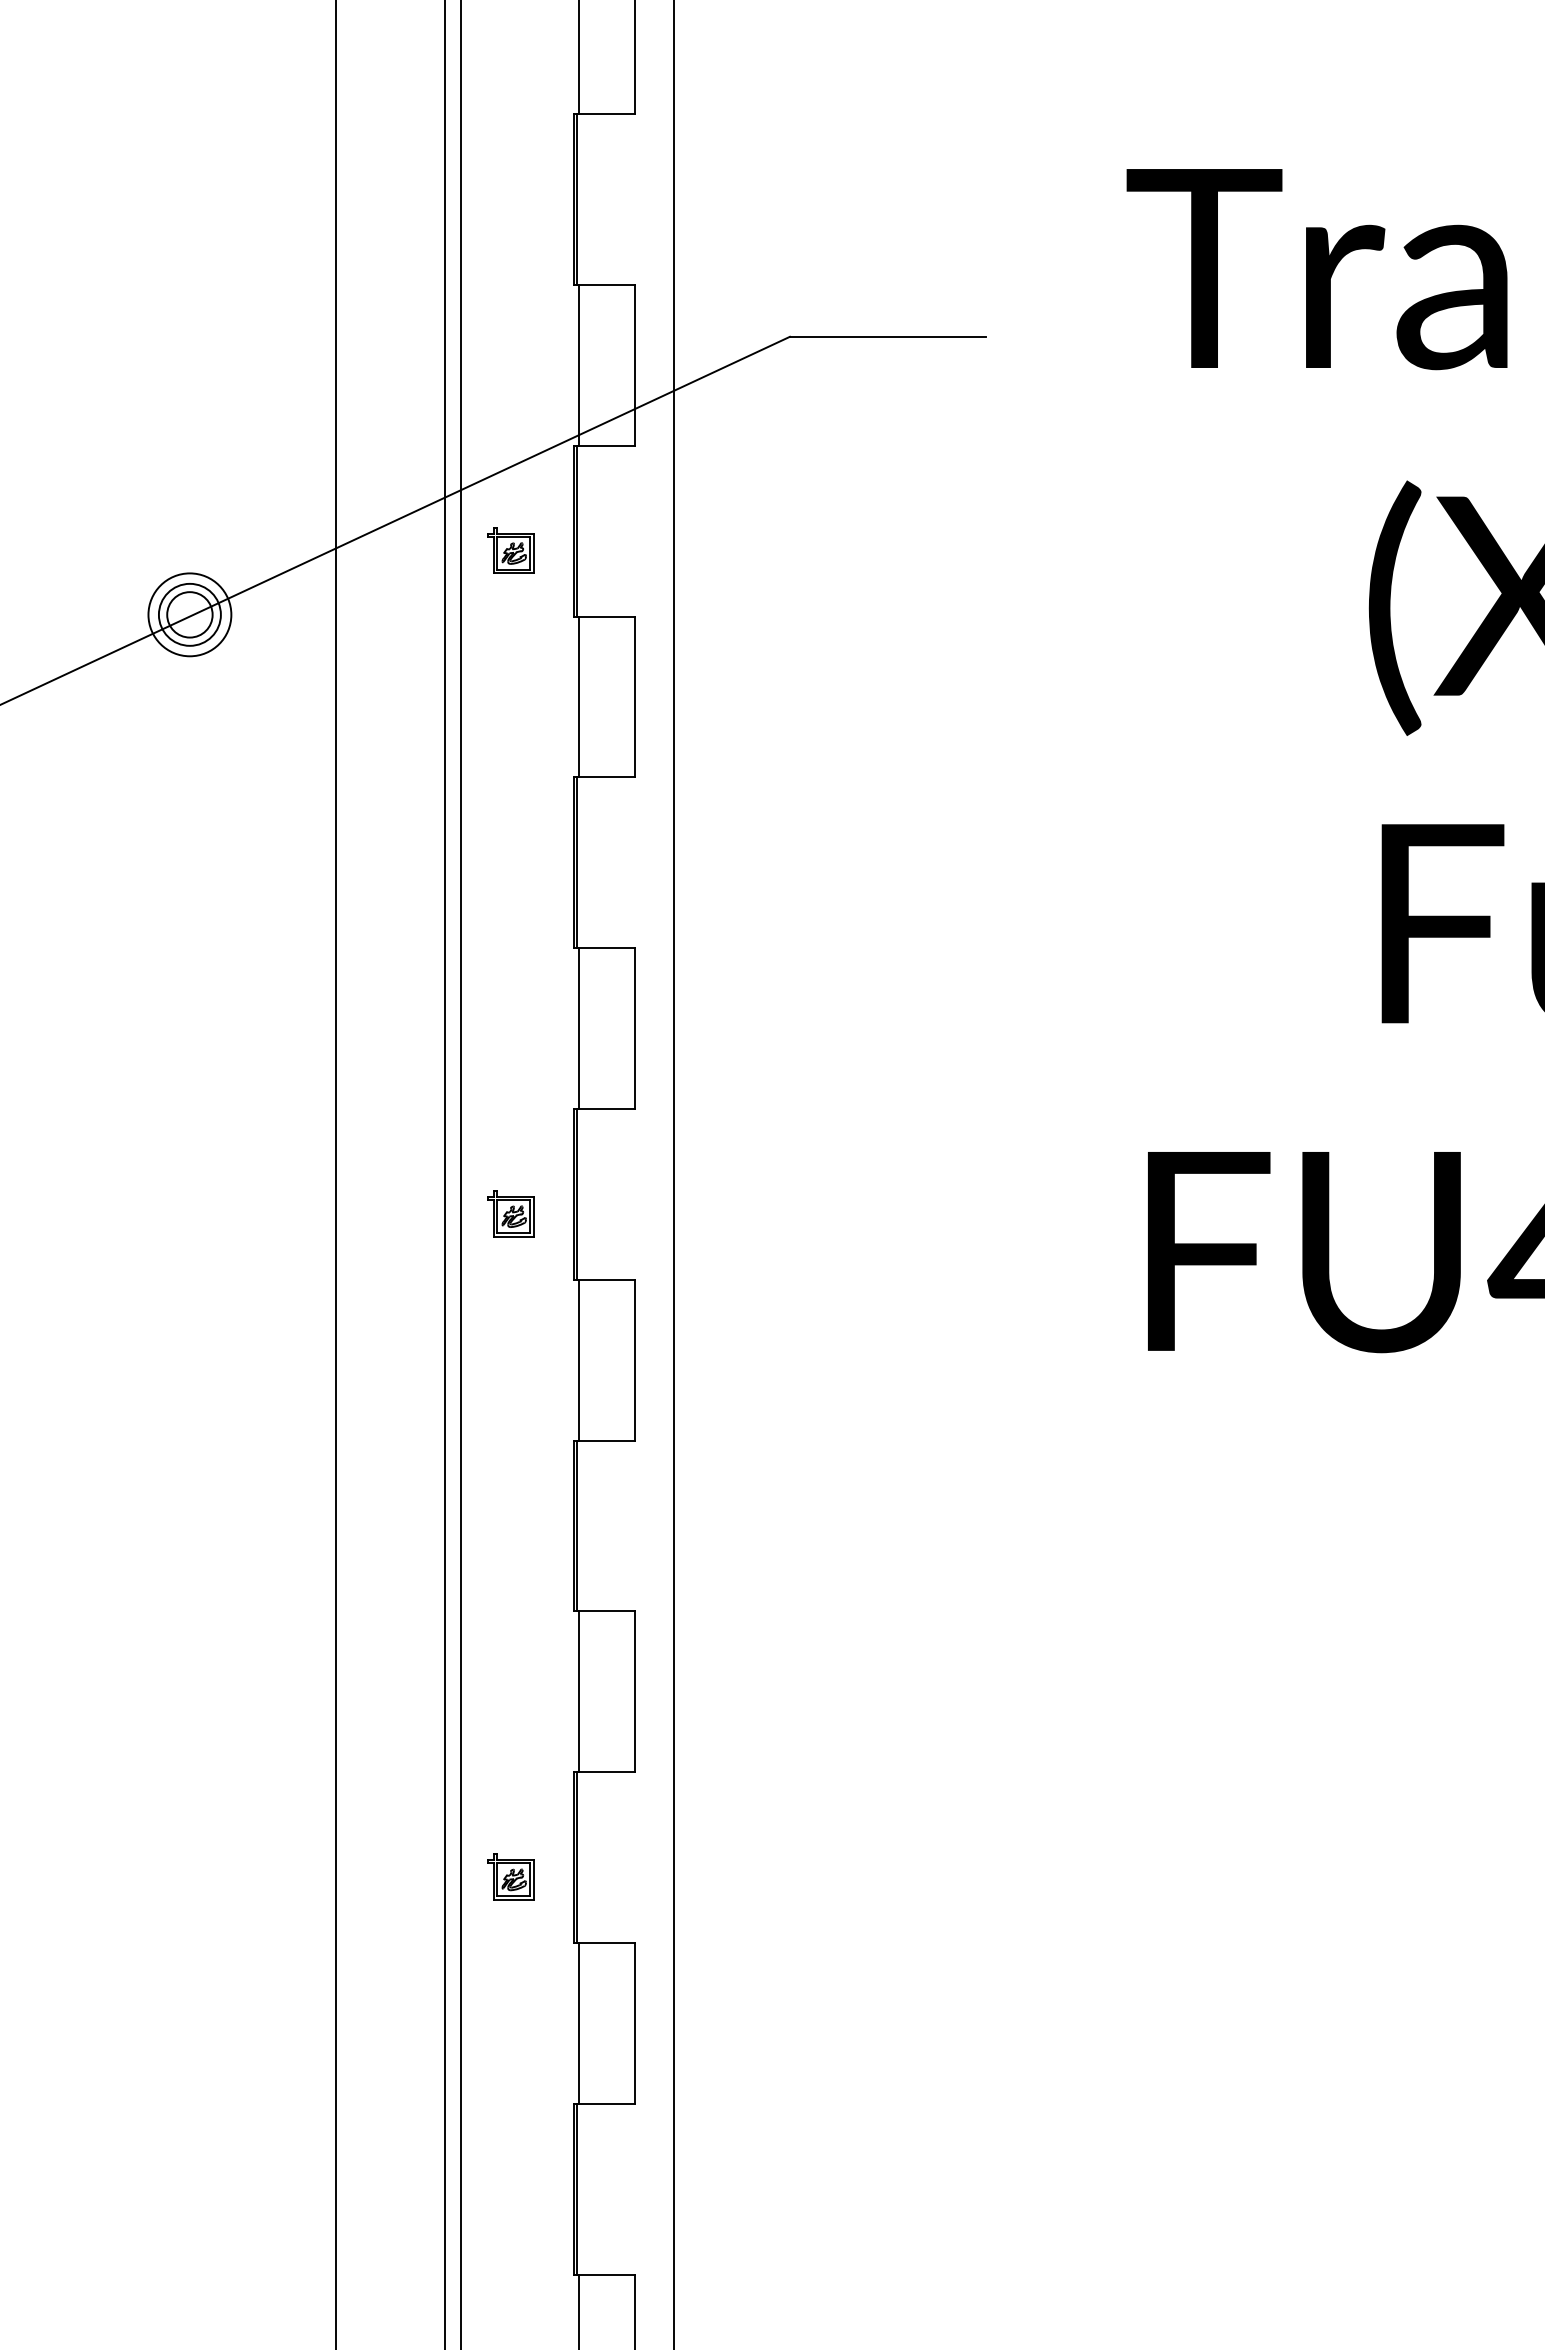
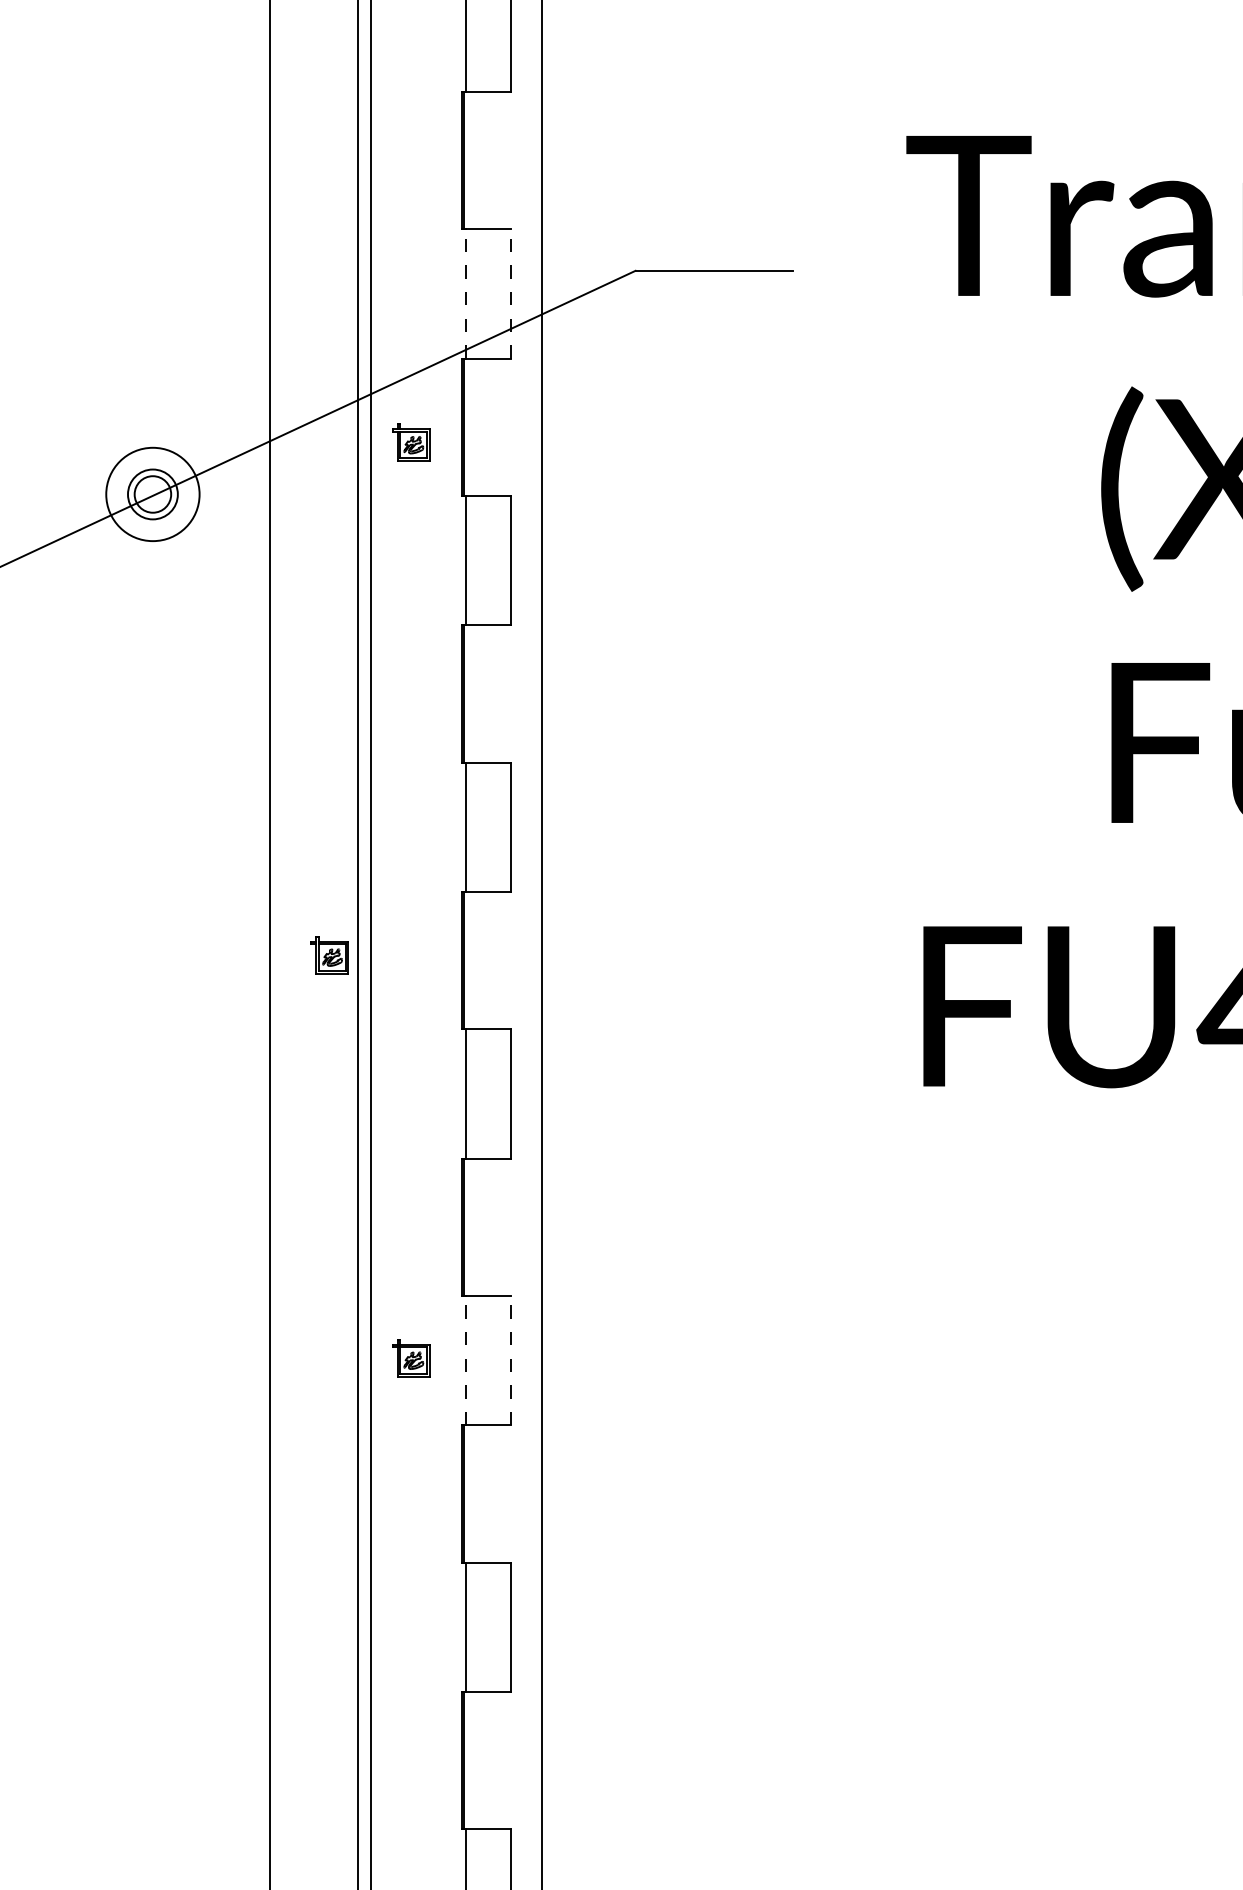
line: (578, 365) -> (465, 293), solid -> dashed
line: (635, 365) -> (511, 293), solid -> dashed
circle: (189, 614) -> (152, 494), size x1.4
part: (510, 1213) -> (329, 955), moved
line: (578, 1691) -> (465, 1360), solid -> dashed
line: (635, 1691) -> (511, 1360), solid -> dashed
part: (510, 1876) -> (410, 1358), moved

